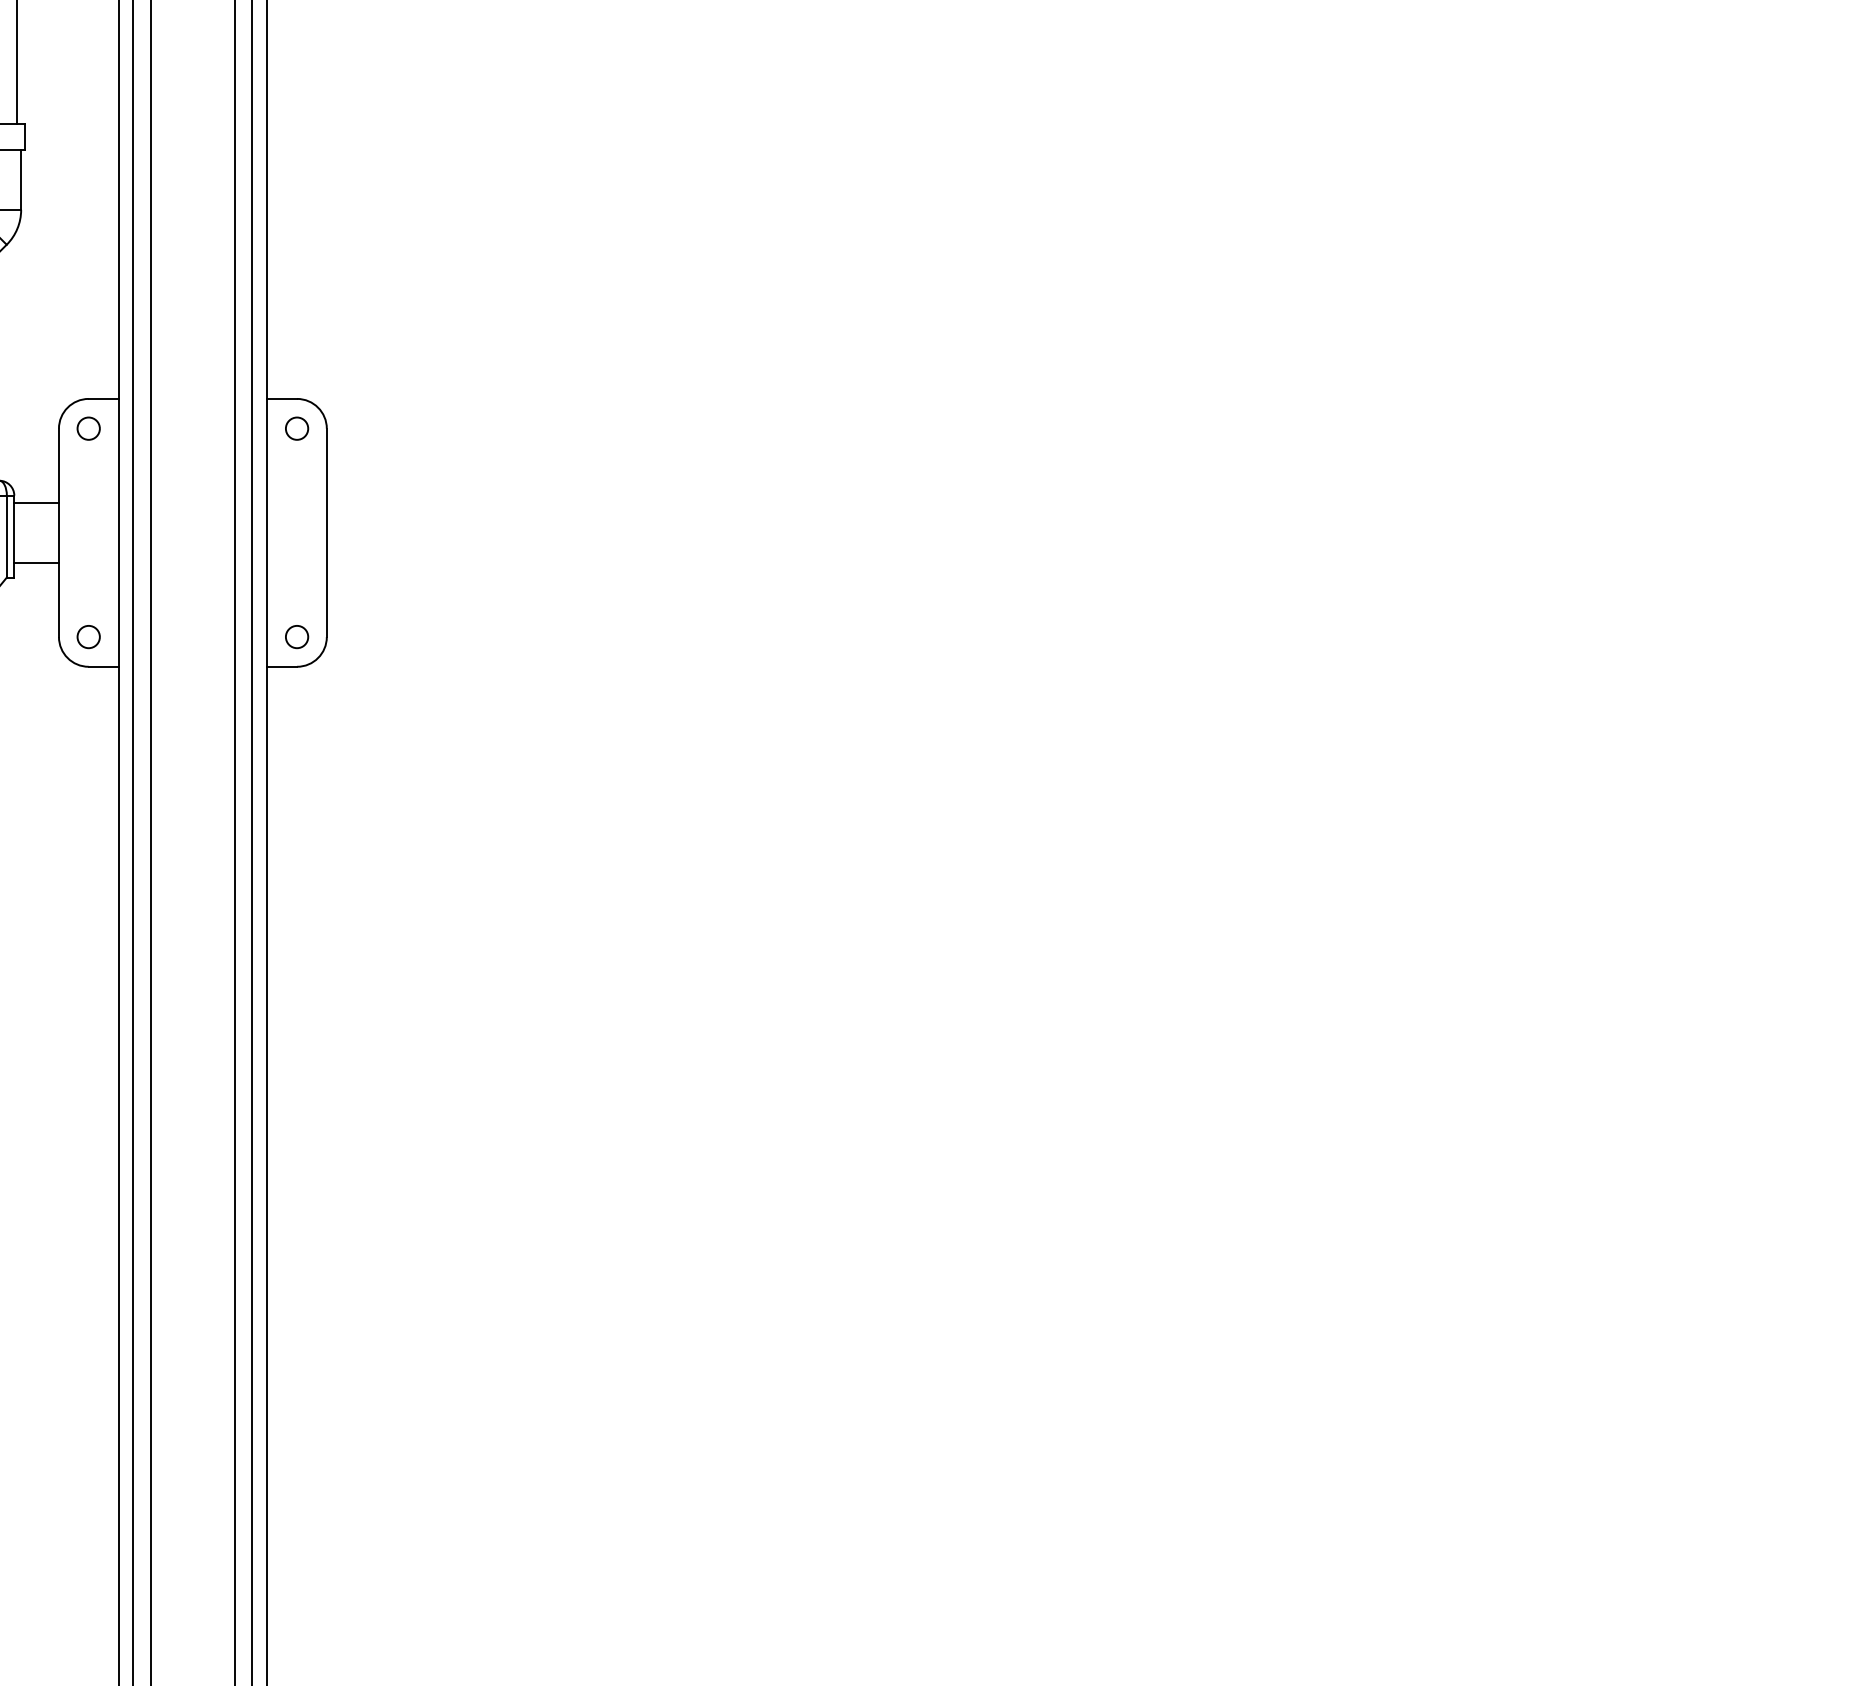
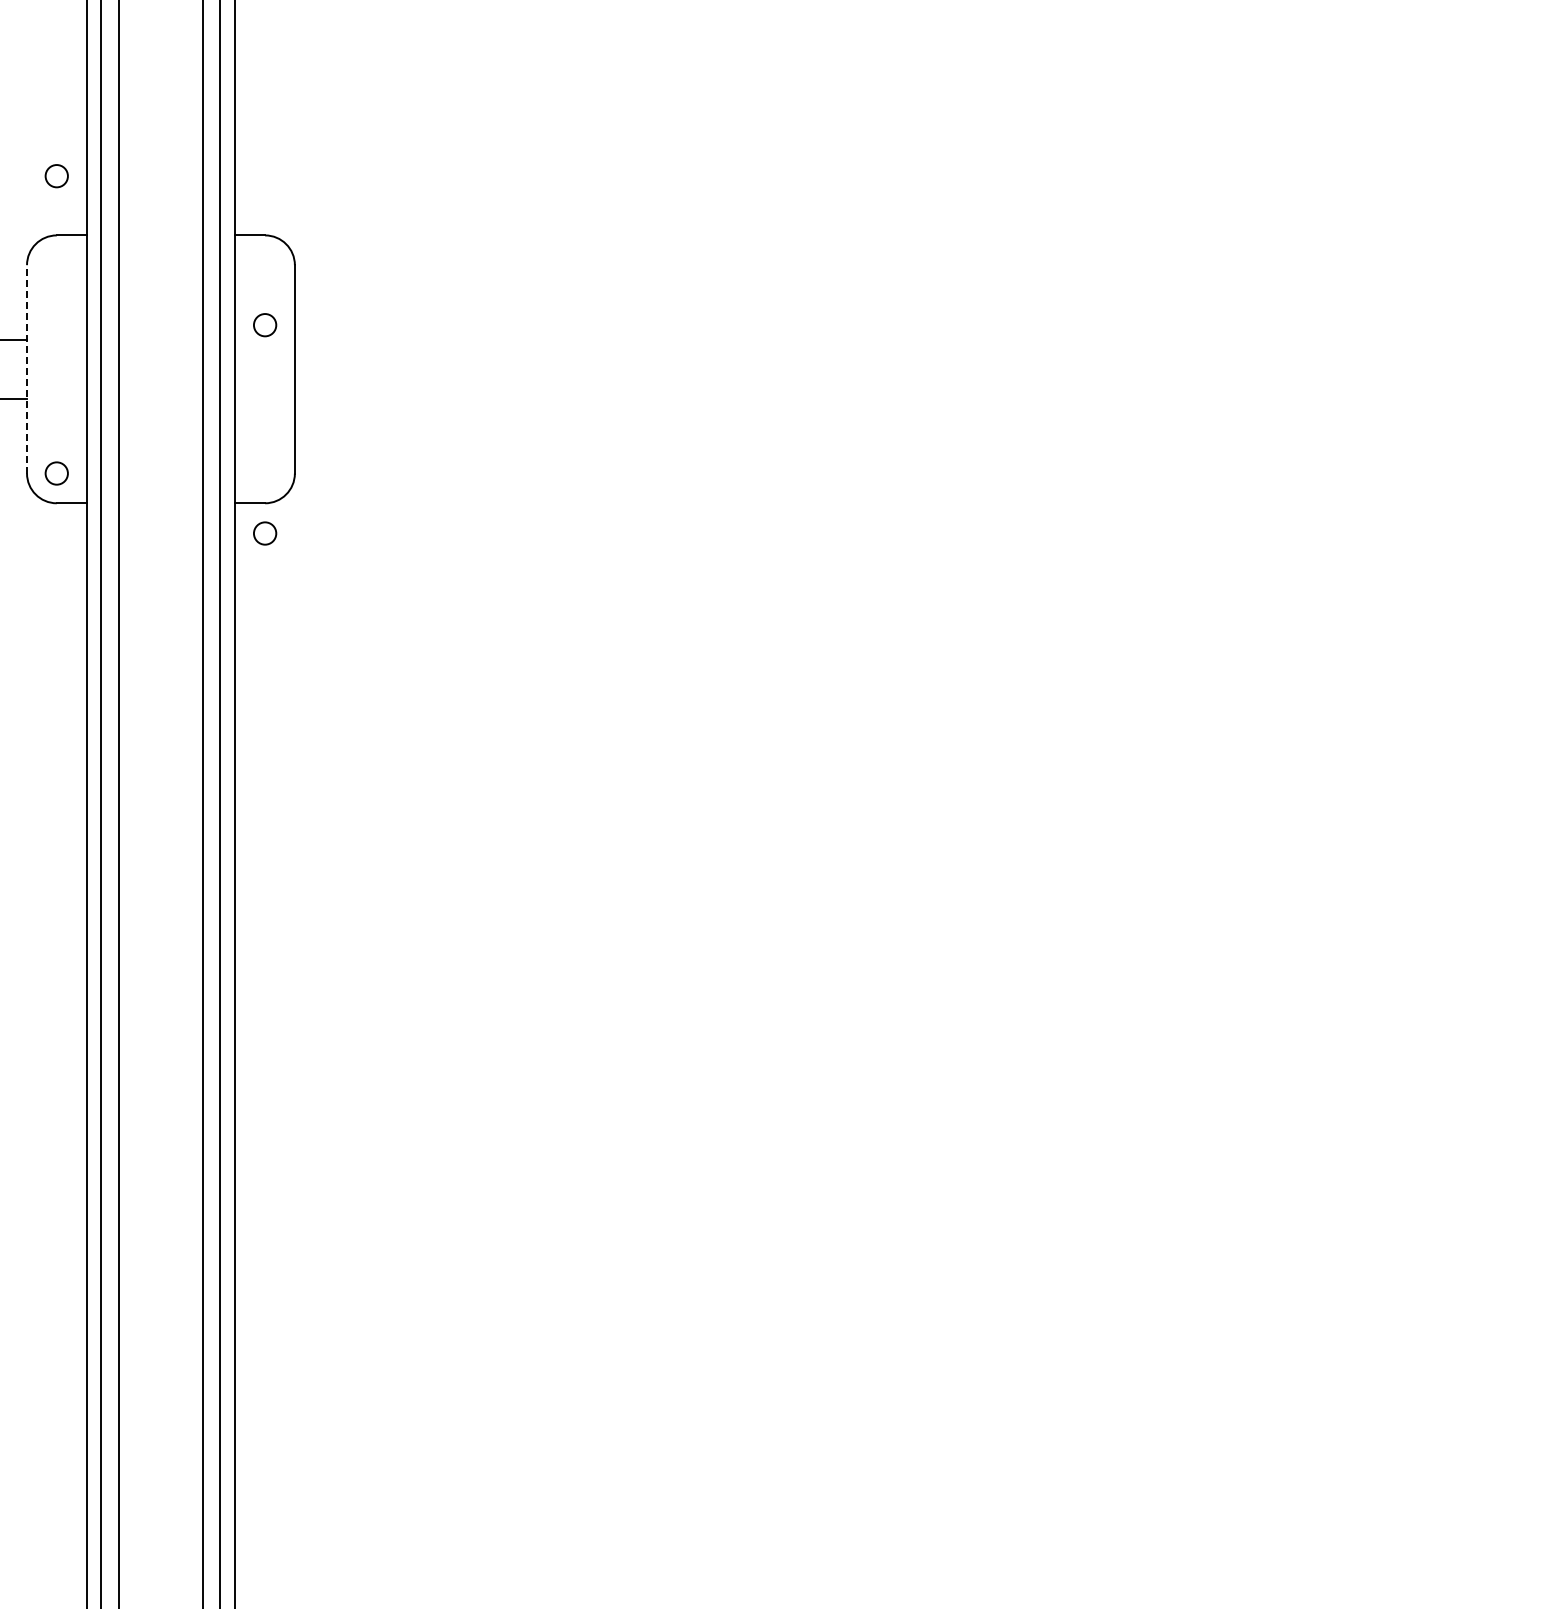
circle: (88, 428) -> (56, 175), moved
circle: (297, 428) -> (265, 324), moved
line: (58, 532) -> (26, 368), solid -> dashed
circle: (297, 637) -> (265, 533), moved

